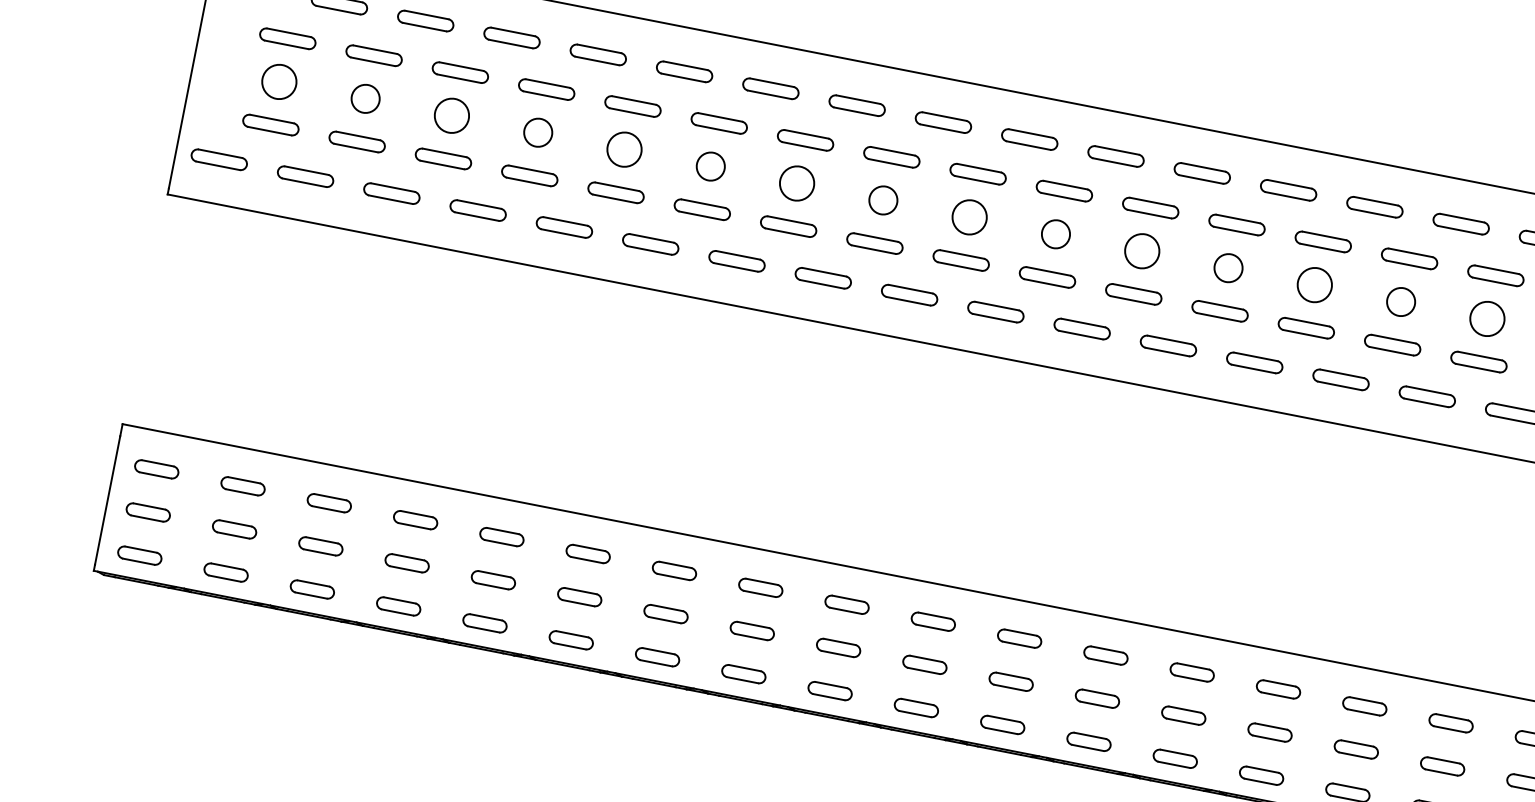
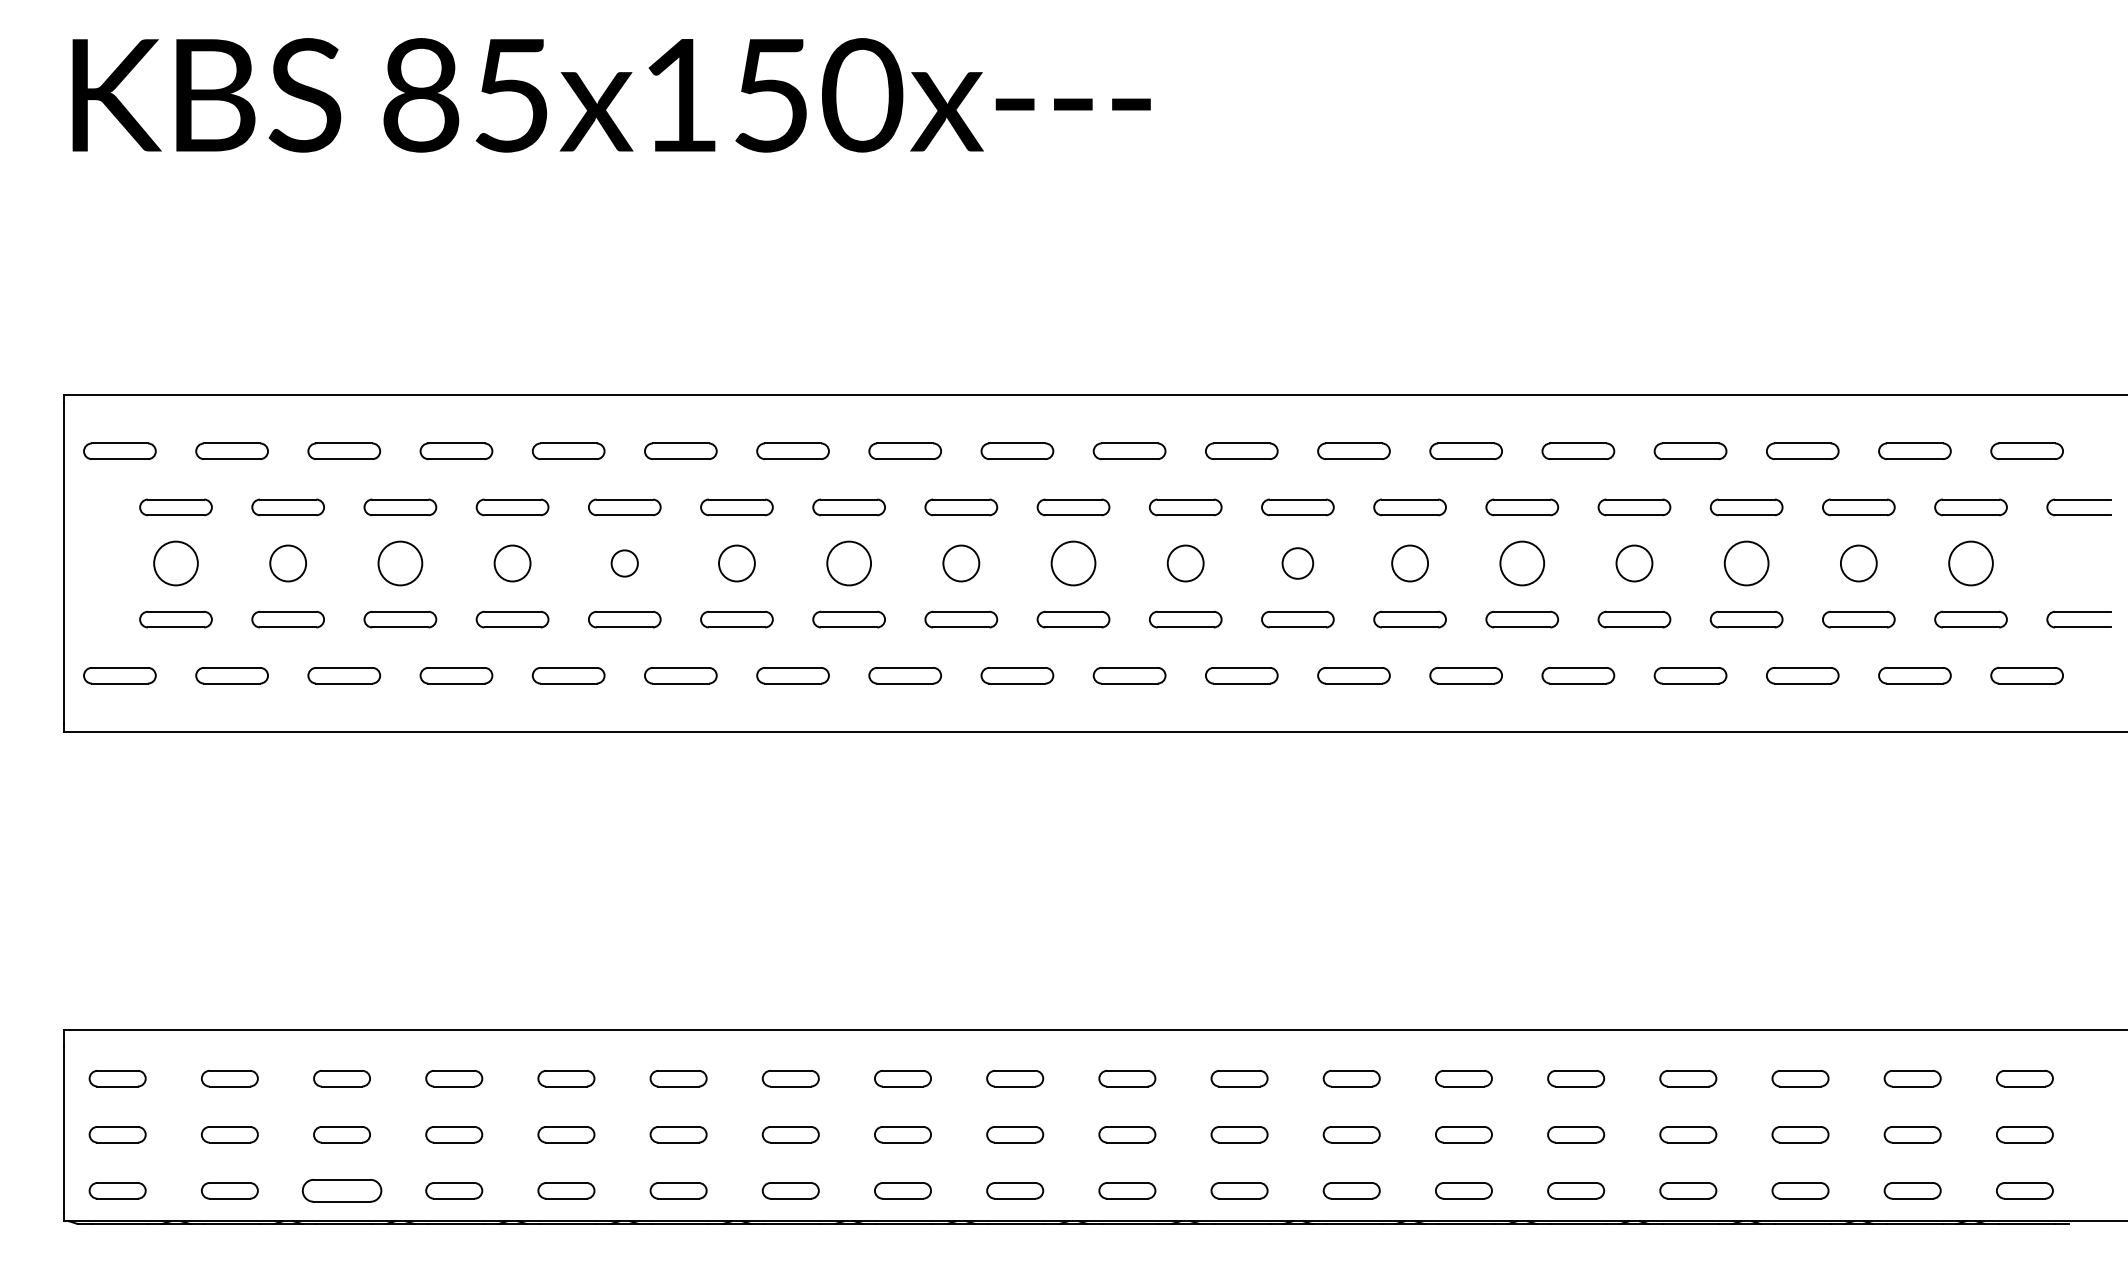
circle: (624, 149) -> (624, 563), size x0.6
circle: (1141, 251) -> (1297, 563), size x0.7
part: (312, 589) -> (341, 1190), size x1.4

